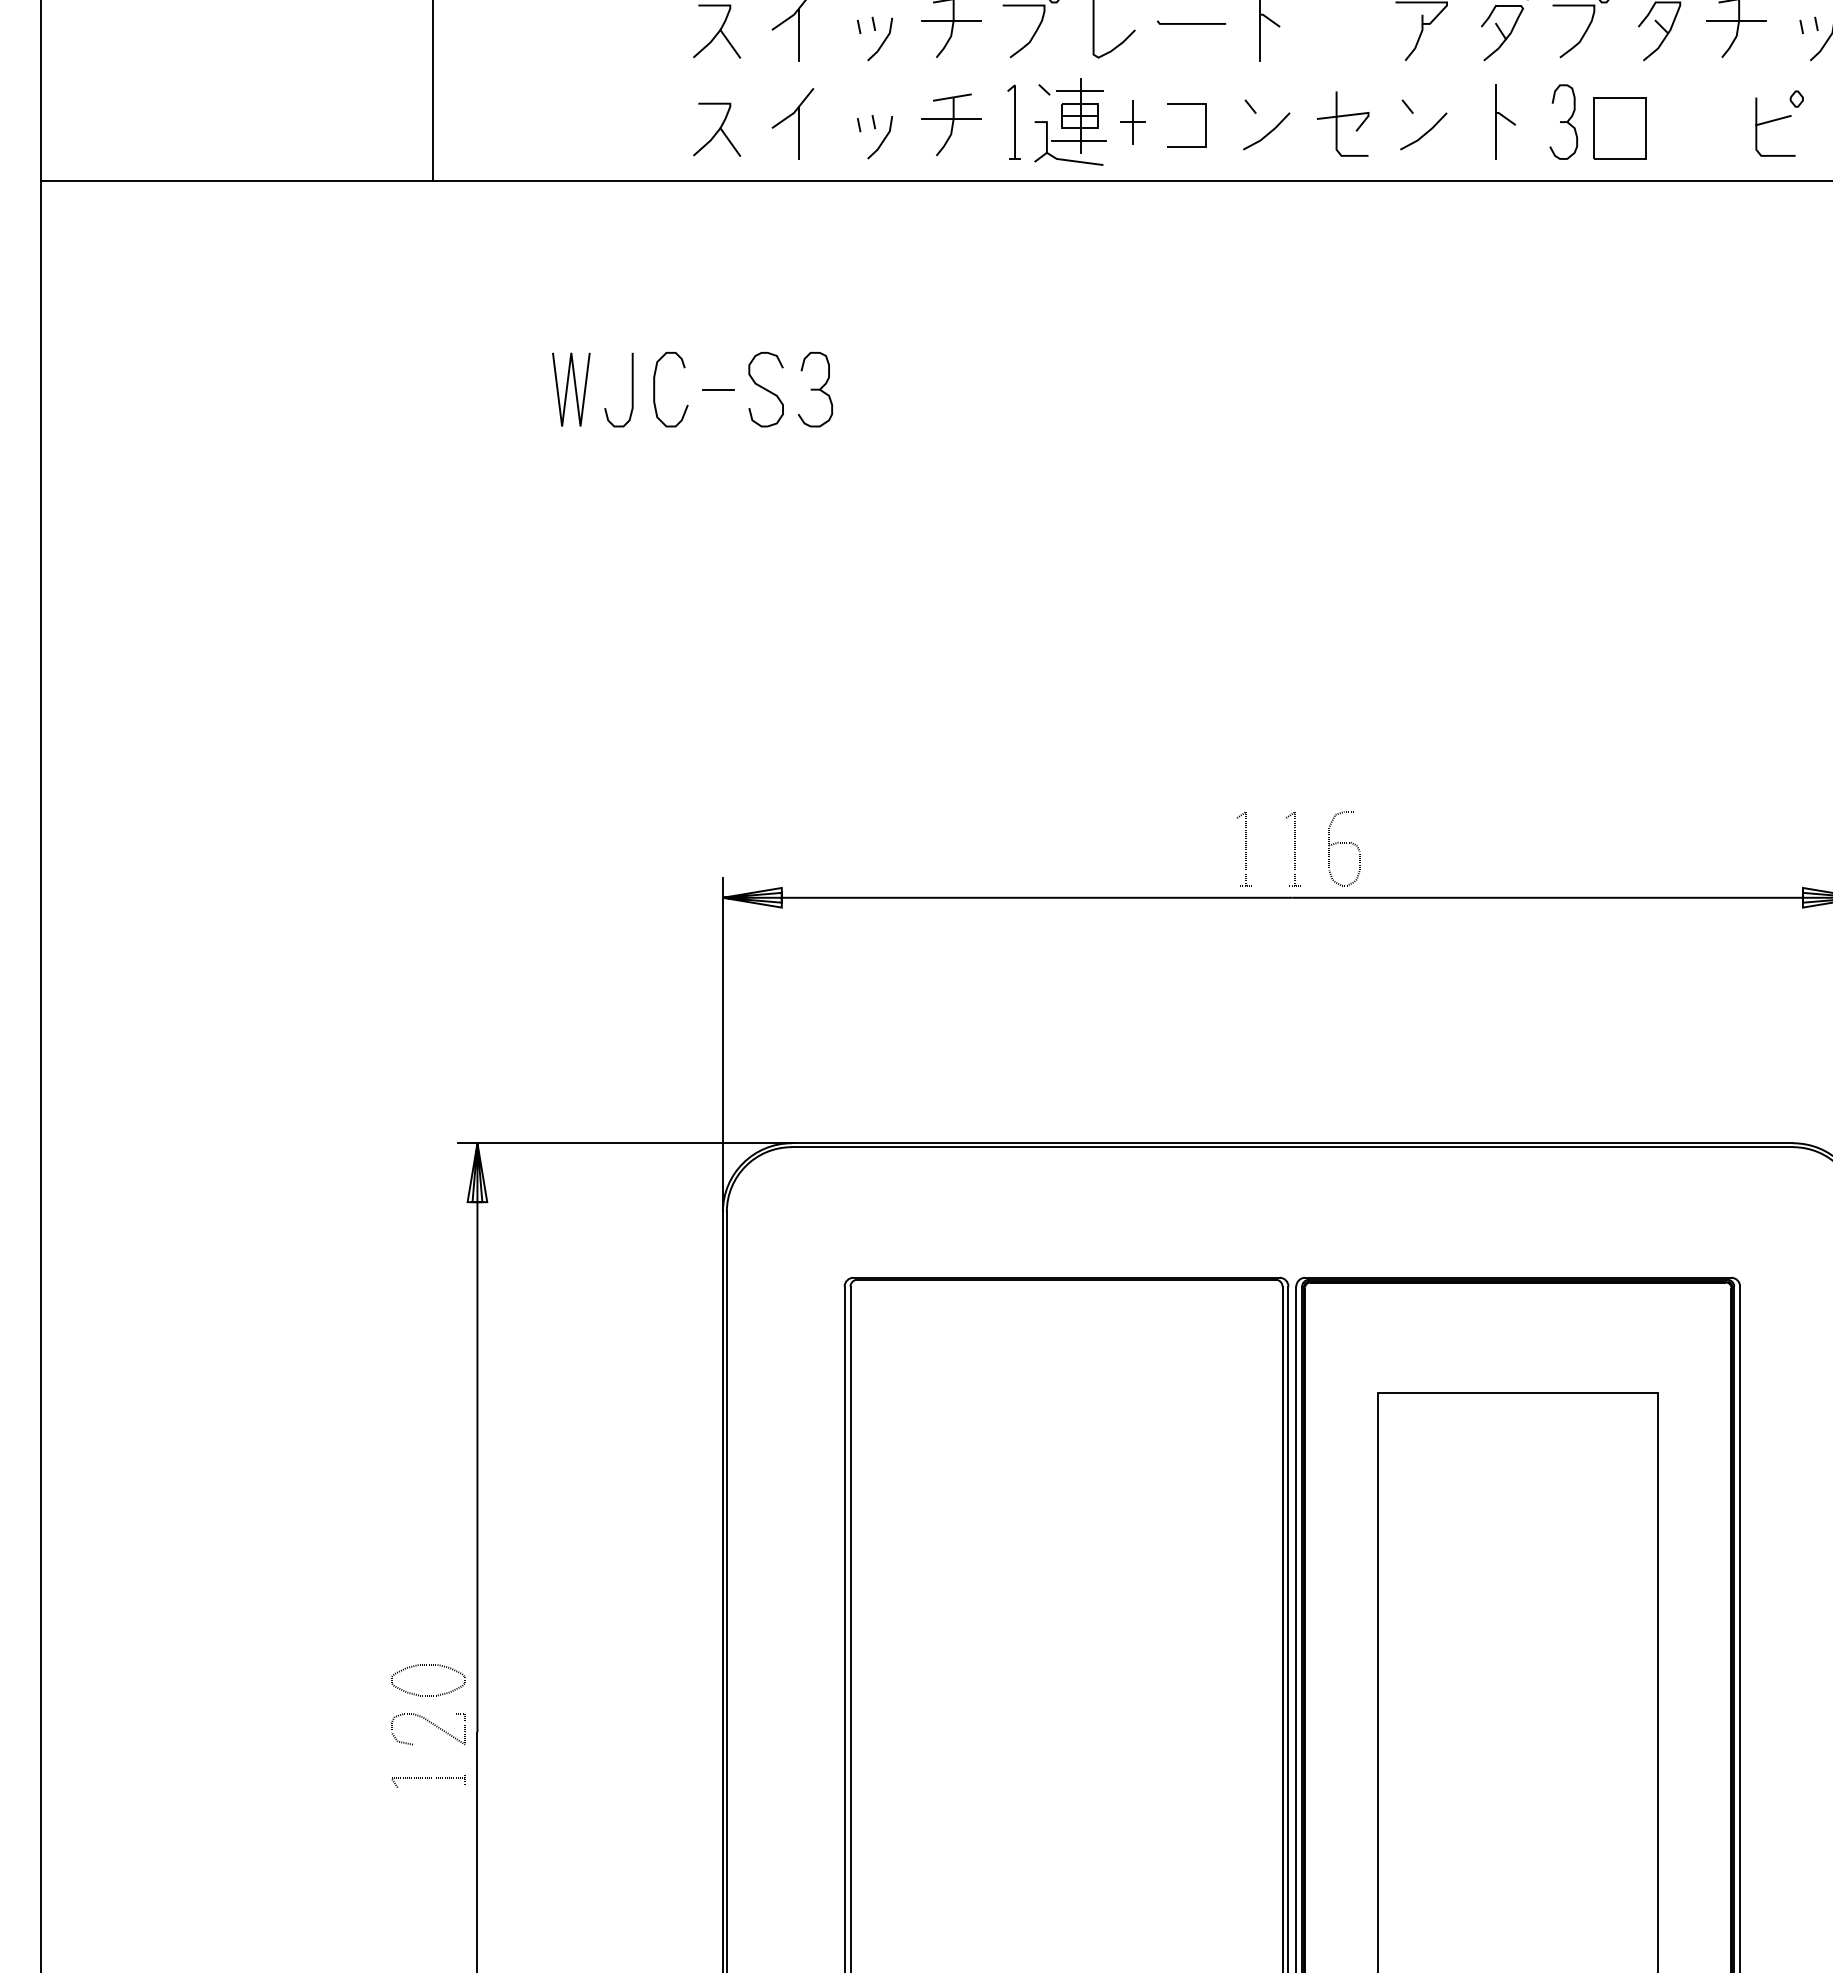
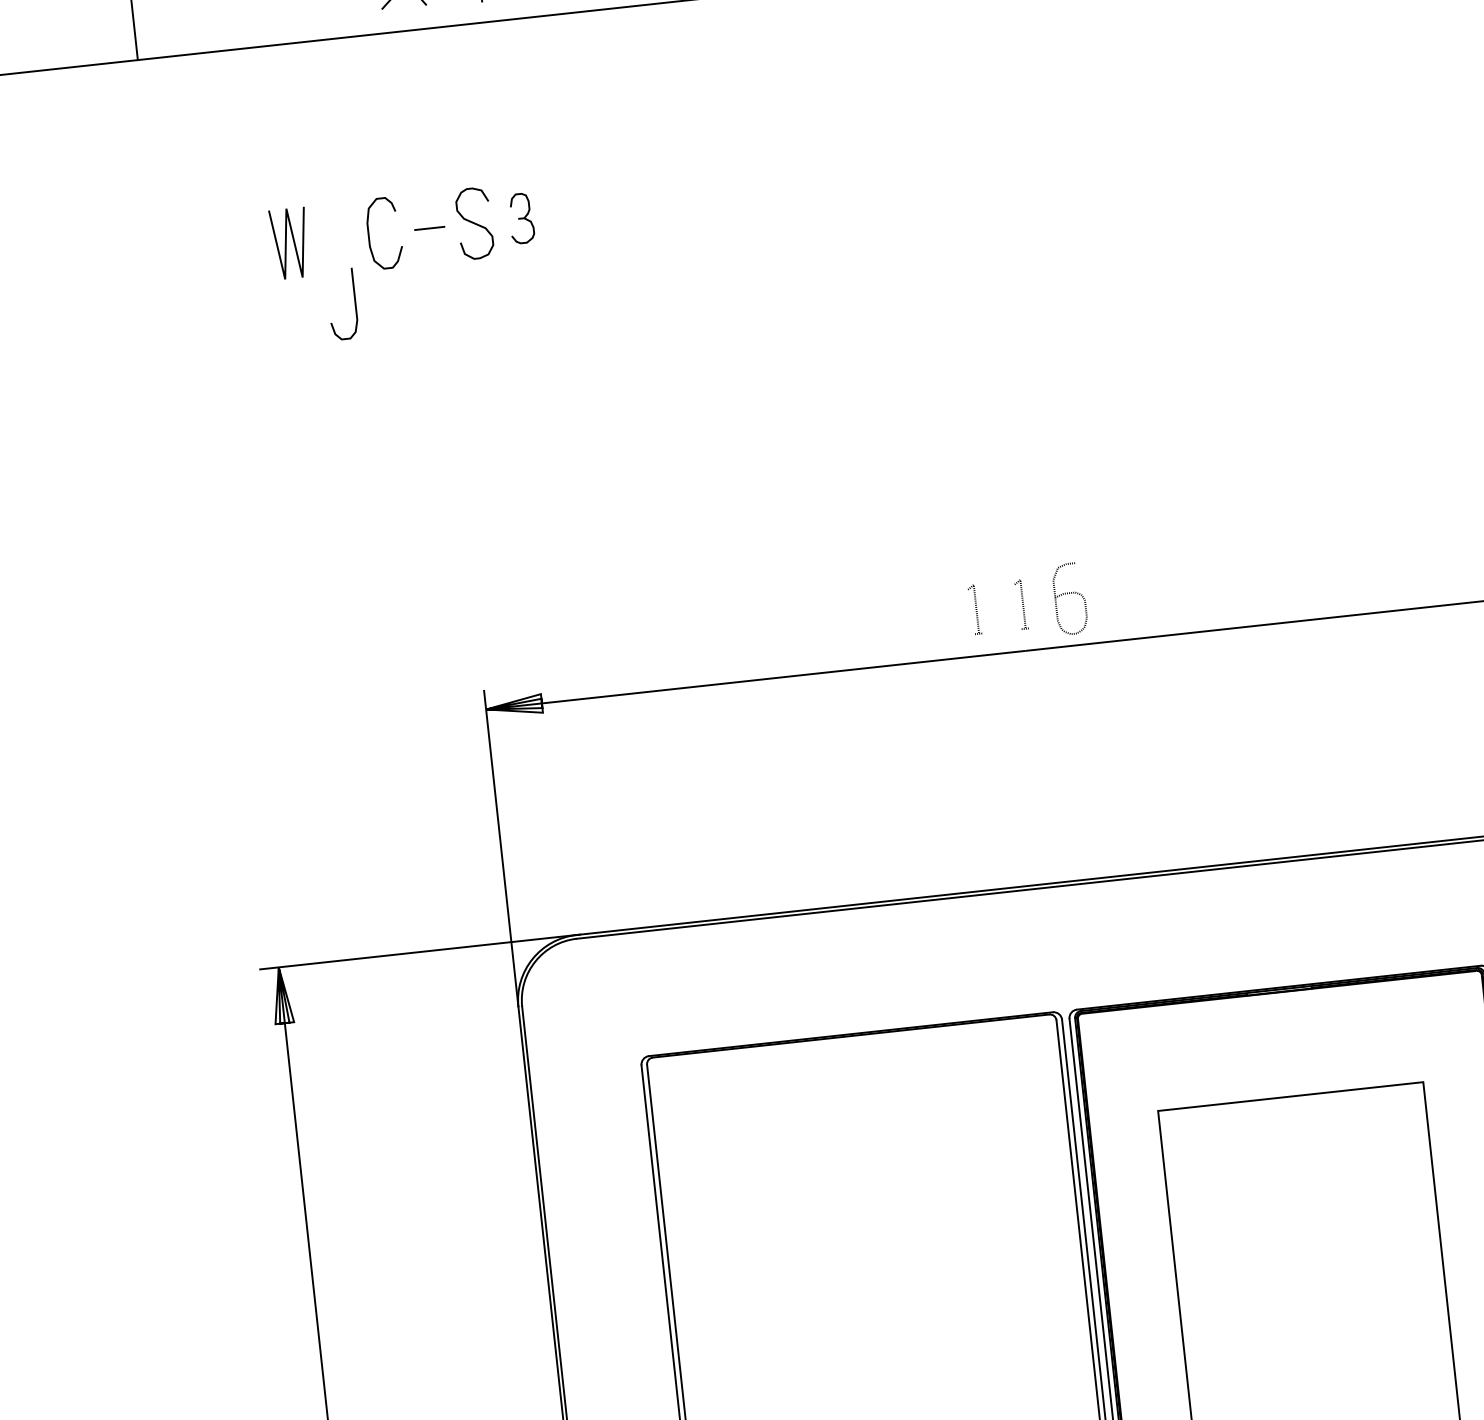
curve: (631, 389) -> (354, 302), moved
part: (814, 389) -> (520, 218), size x0.7
part: (1243, 849) -> (974, 610), size x0.7
part: (1293, 849) -> (1021, 605), size x0.7

